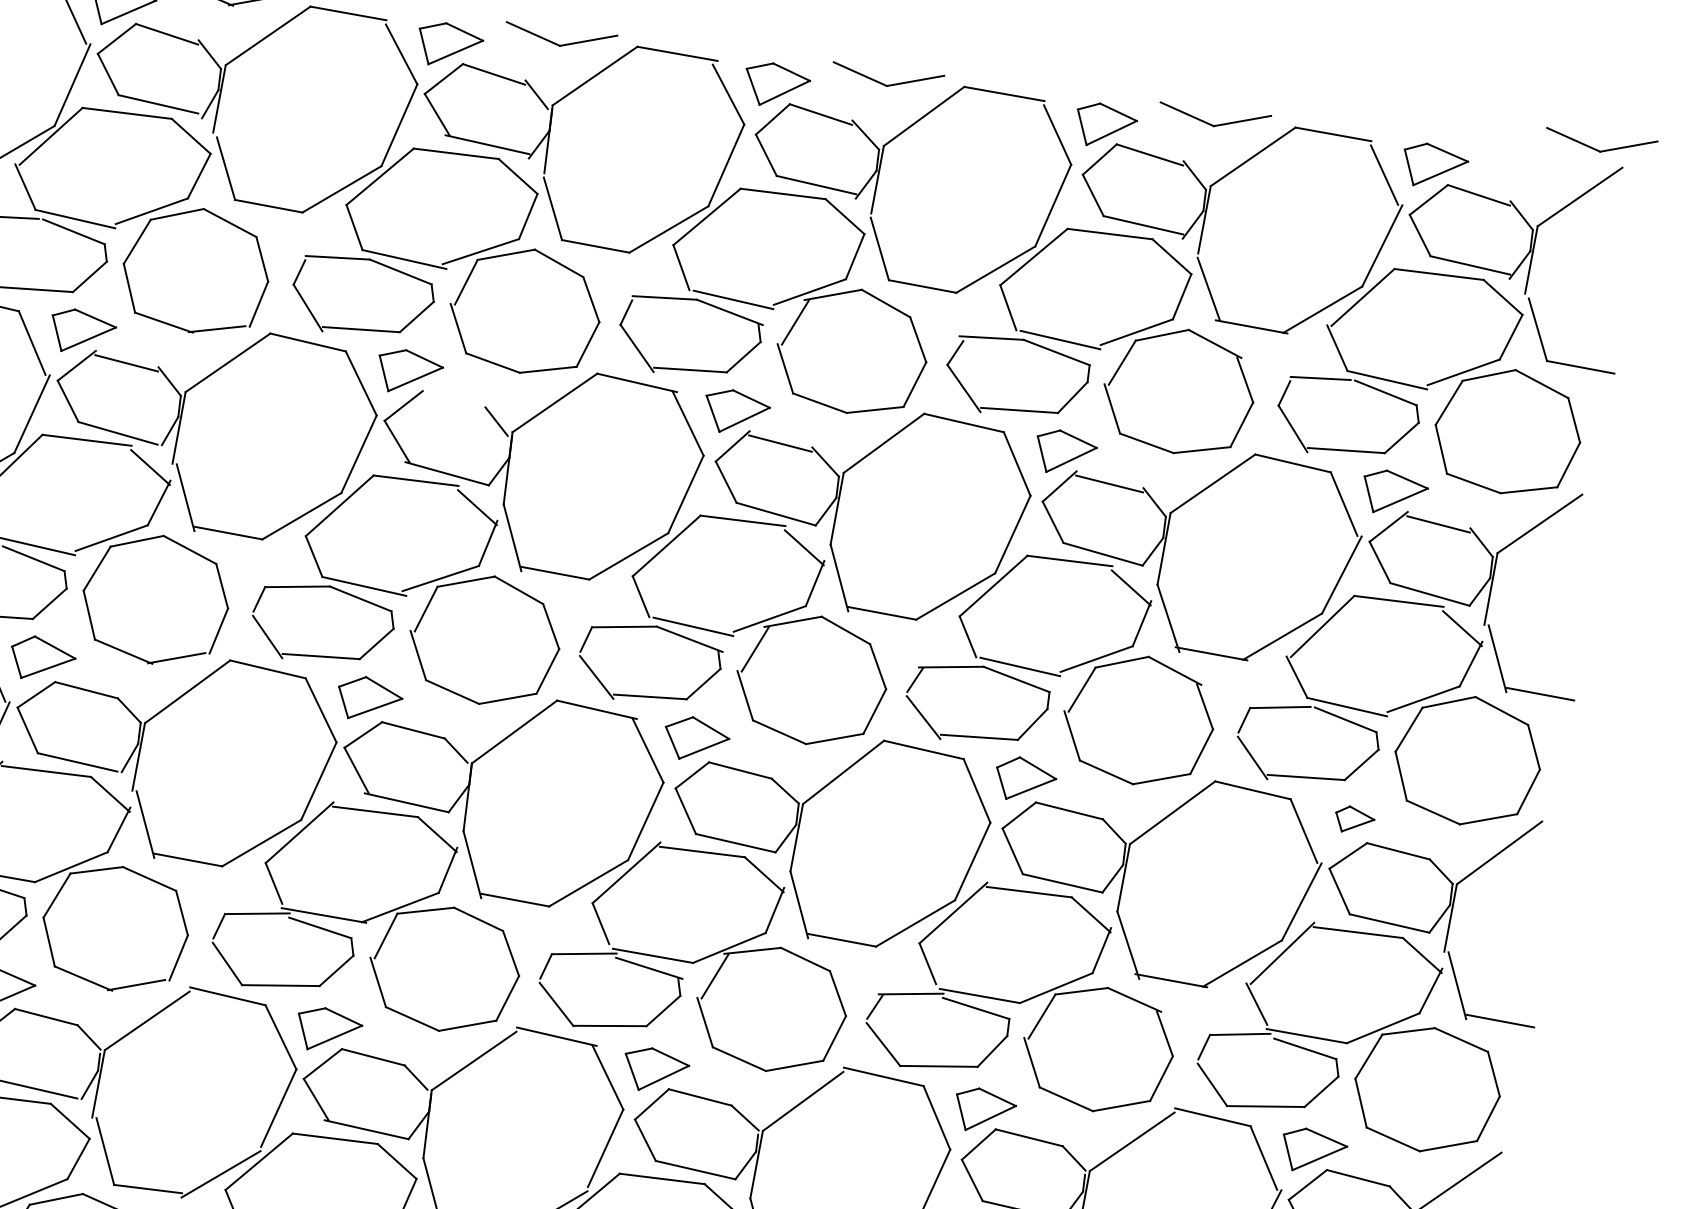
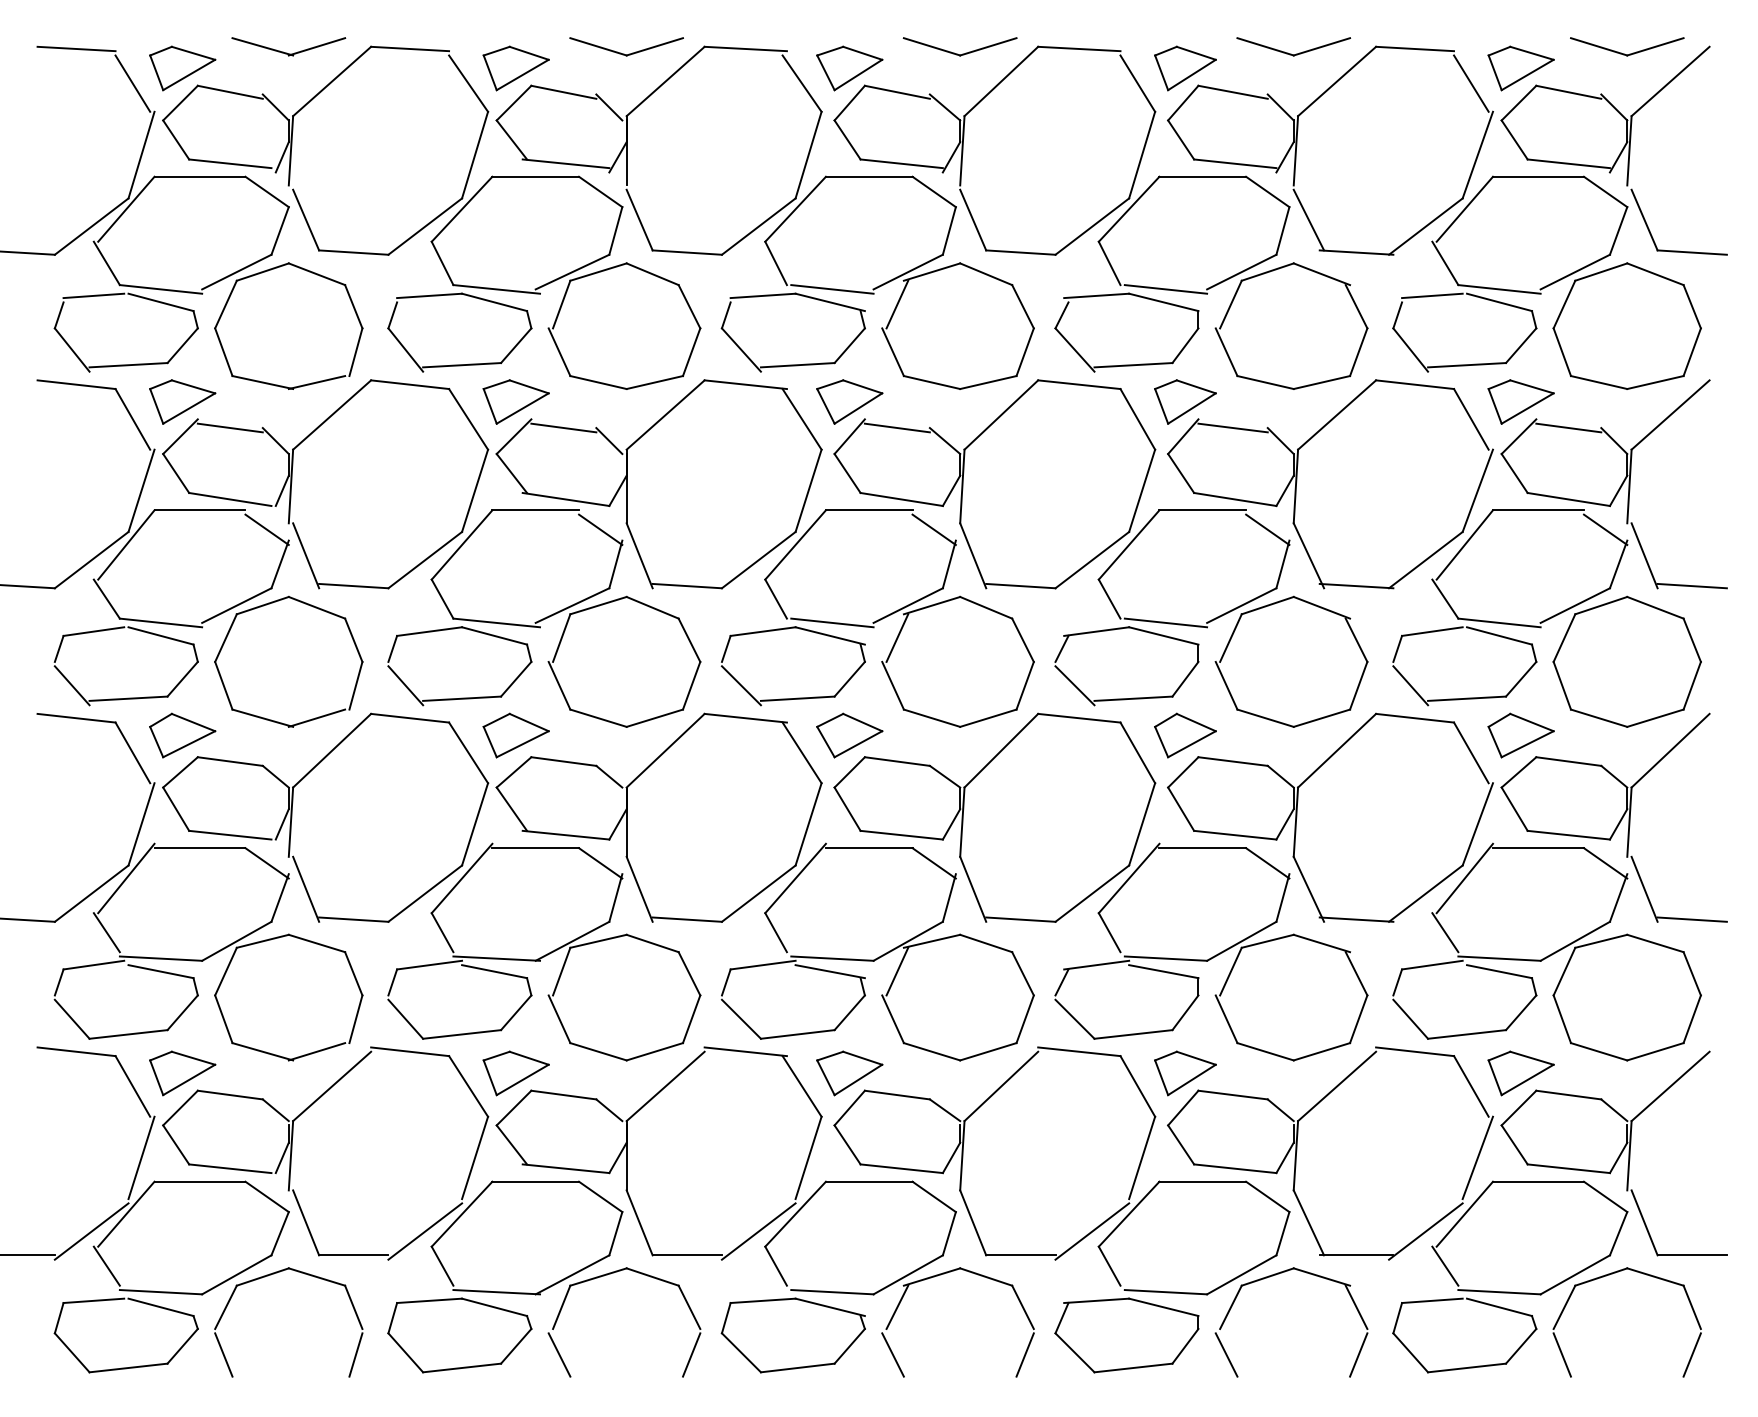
part: (1602, 150) -> (1629, 53), moved
line: (453, 402) -> (563, 427), added
part: (1354, 819) -> (1520, 735), size x1.67

